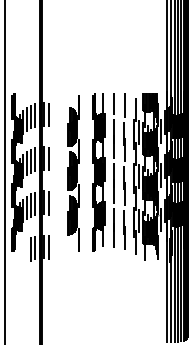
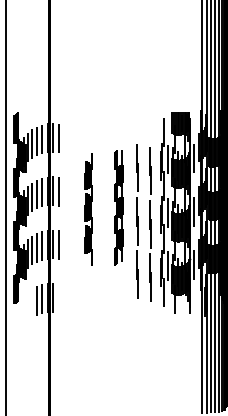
line: (114, 103) -> (138, 124), removed
line: (125, 105) -> (151, 127), removed
part: (98, 172) -> (118, 207), size x0.6
part: (73, 173) -> (88, 209), size x0.6
line: (48, 247) -> (58, 298), removed

